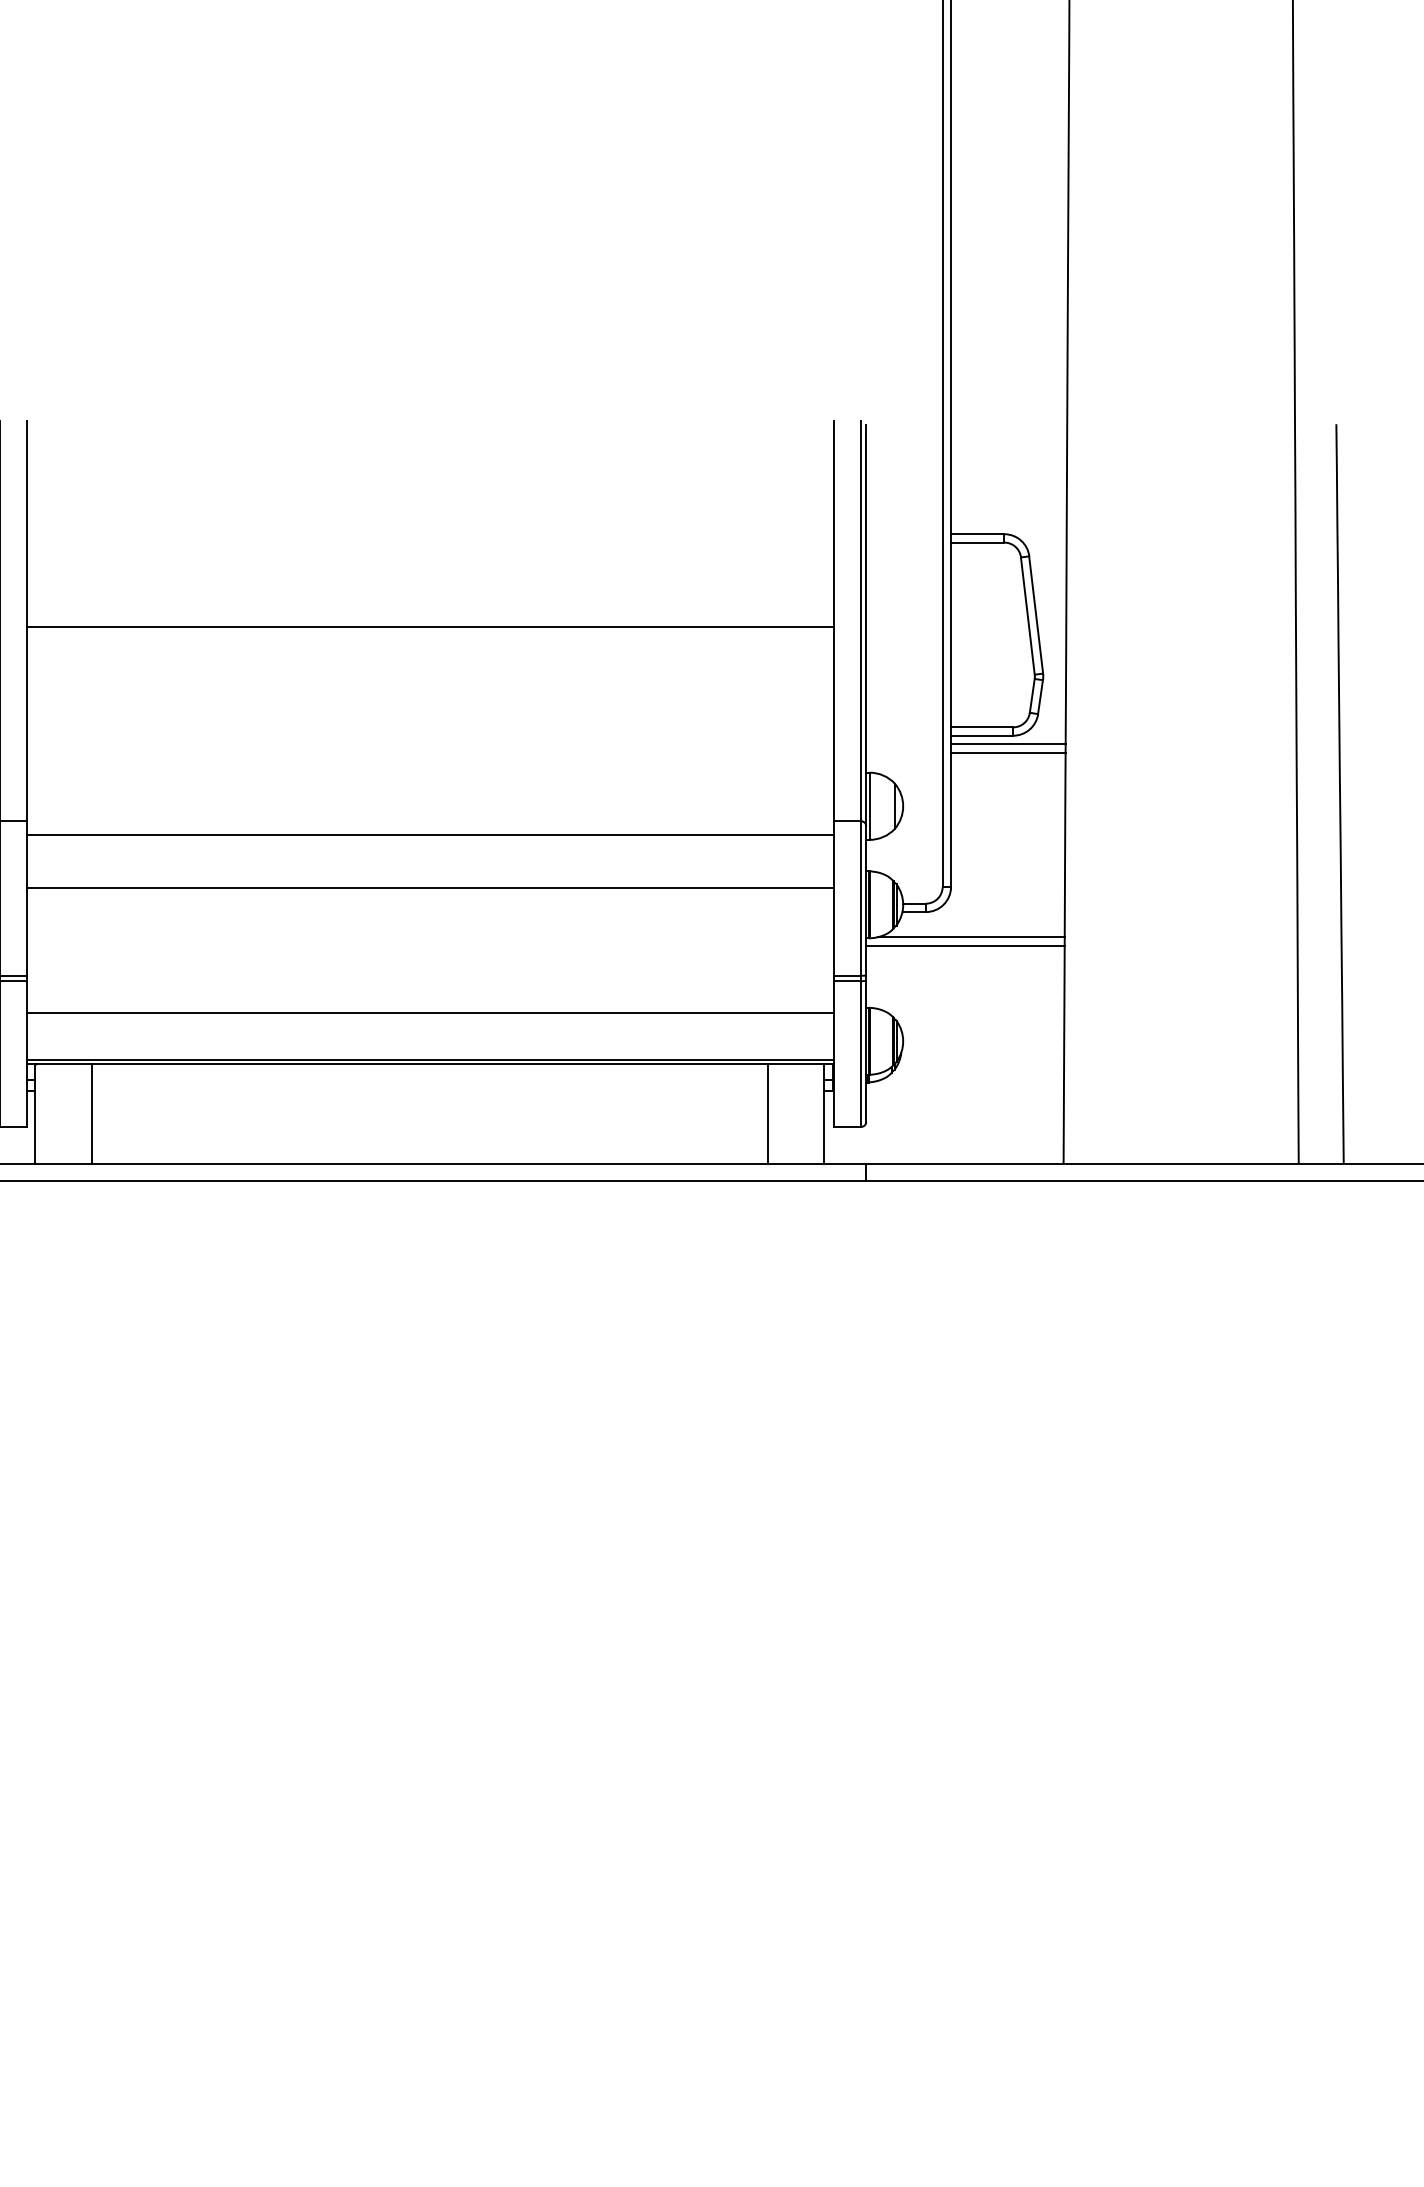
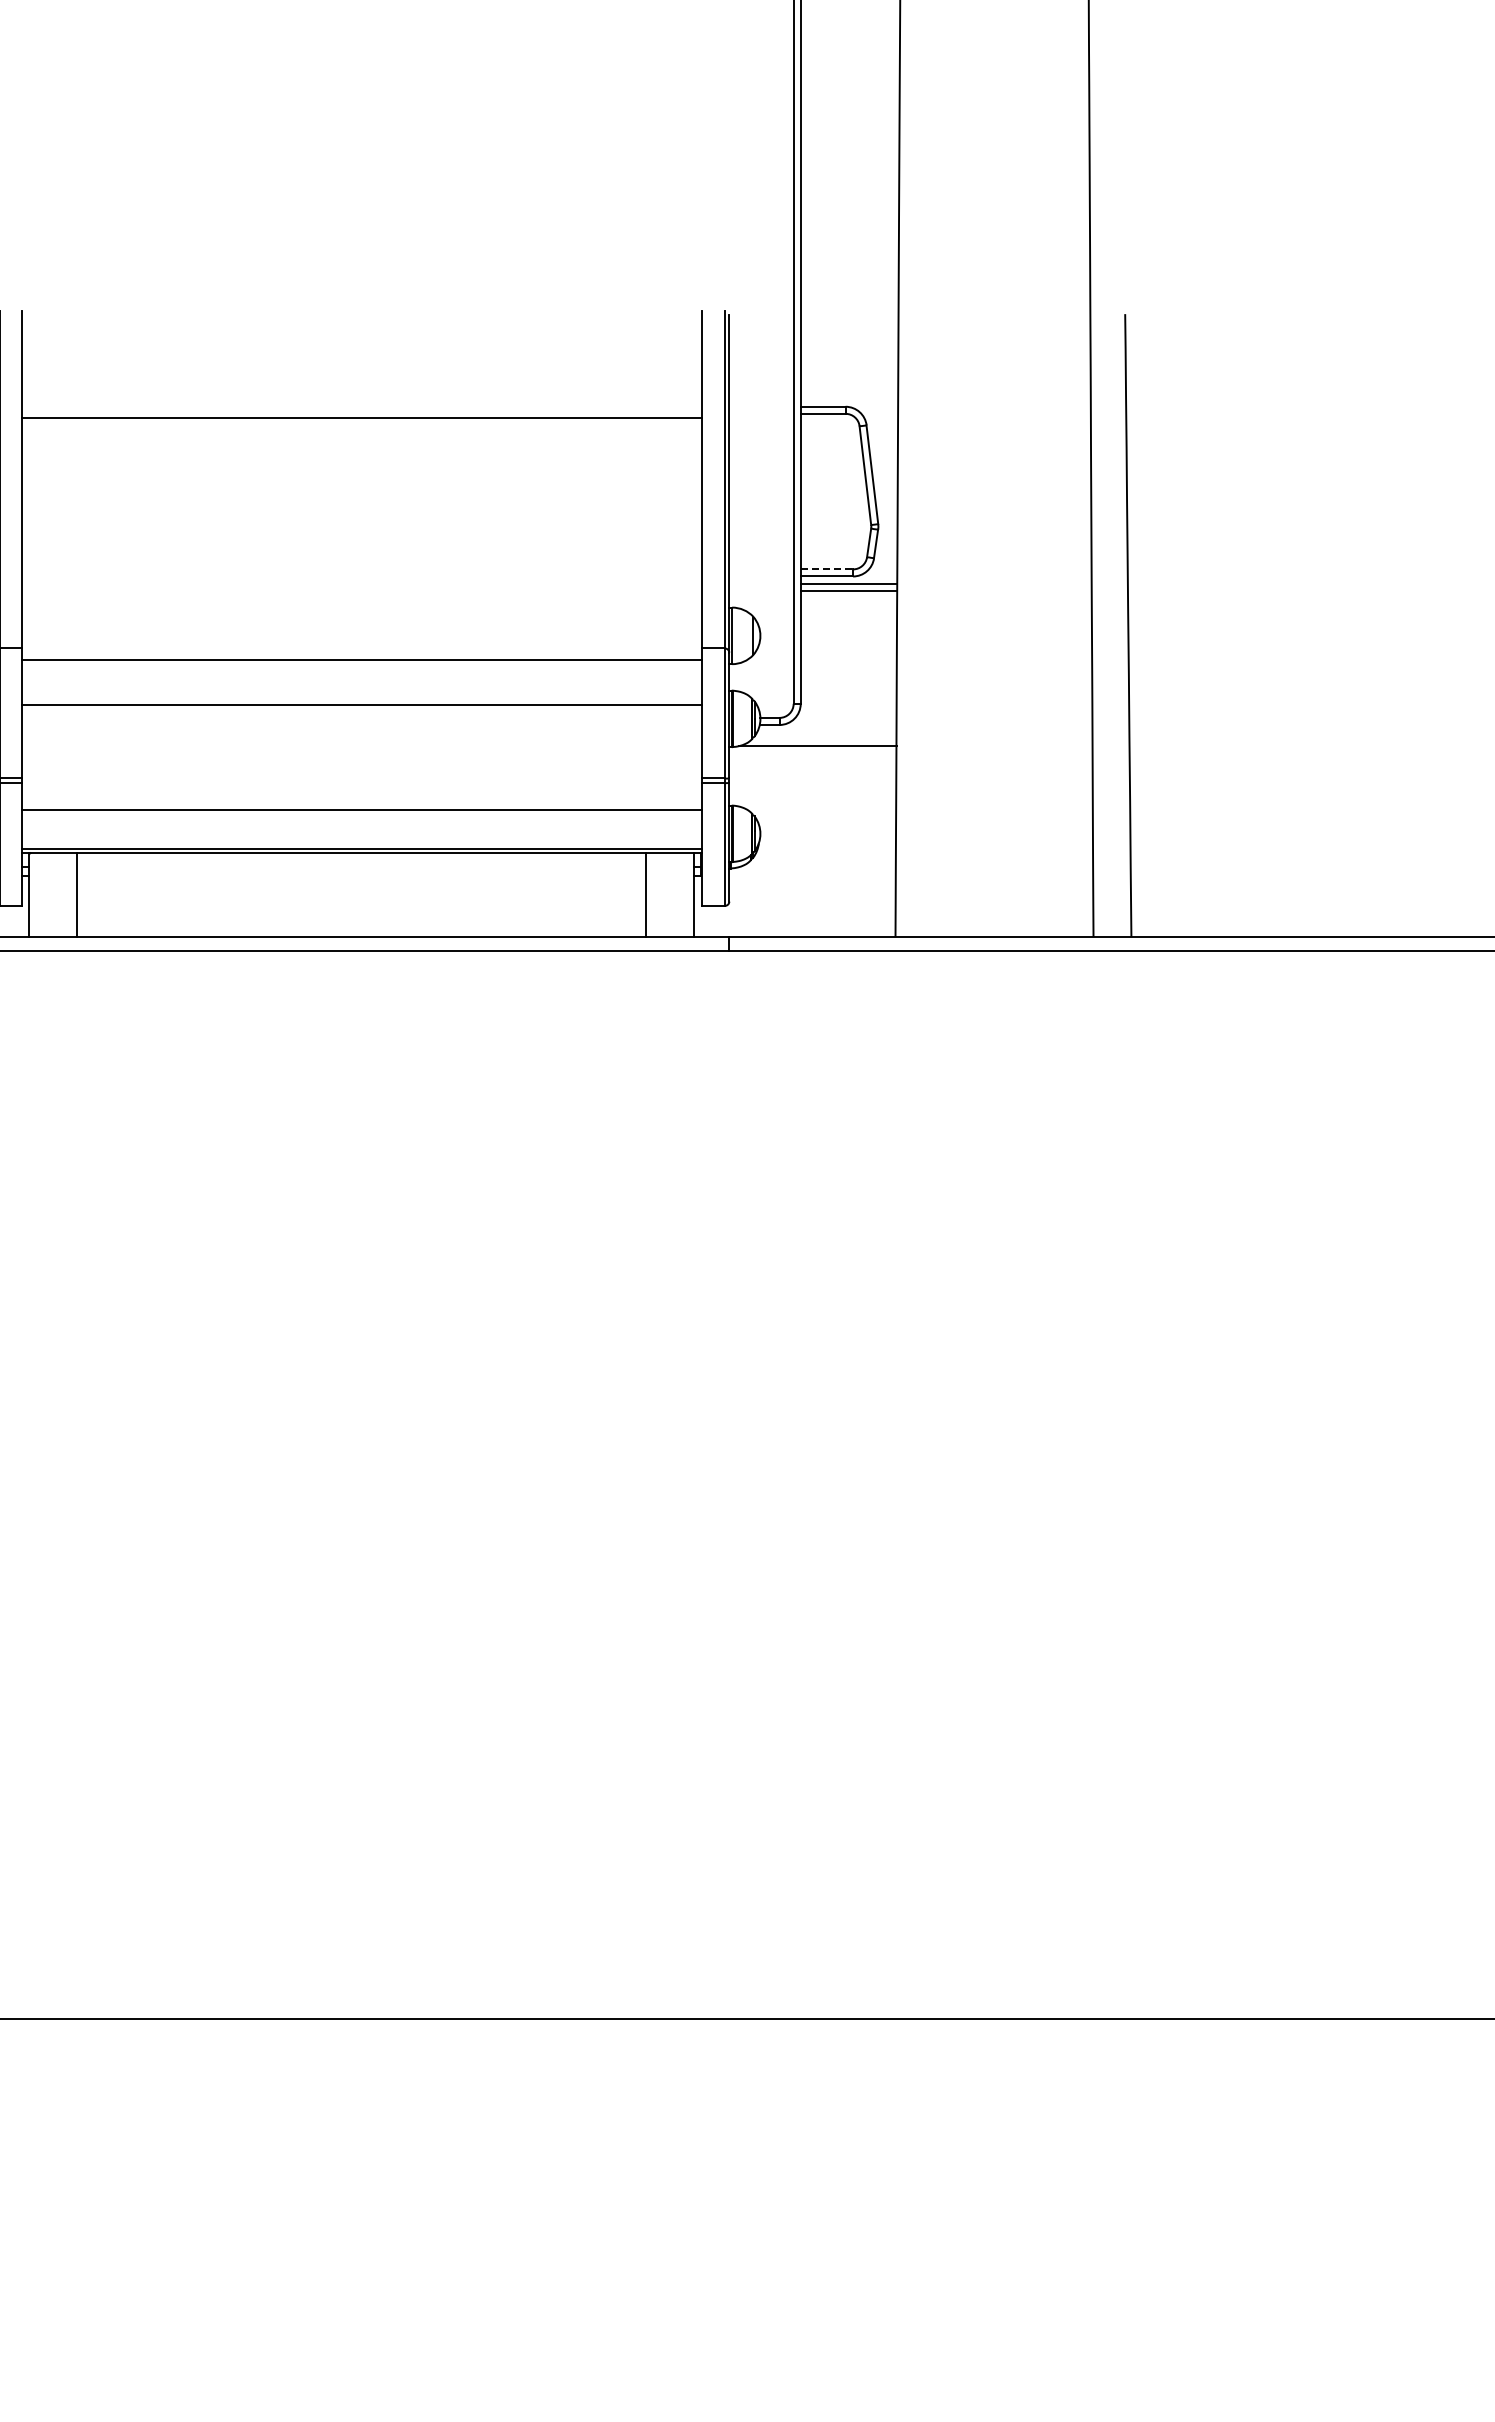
line: (430, 626) -> (362, 417), moved
line: (982, 727) -> (827, 569), solid -> dashed
line: (965, 945) -> (812, 753), removed

